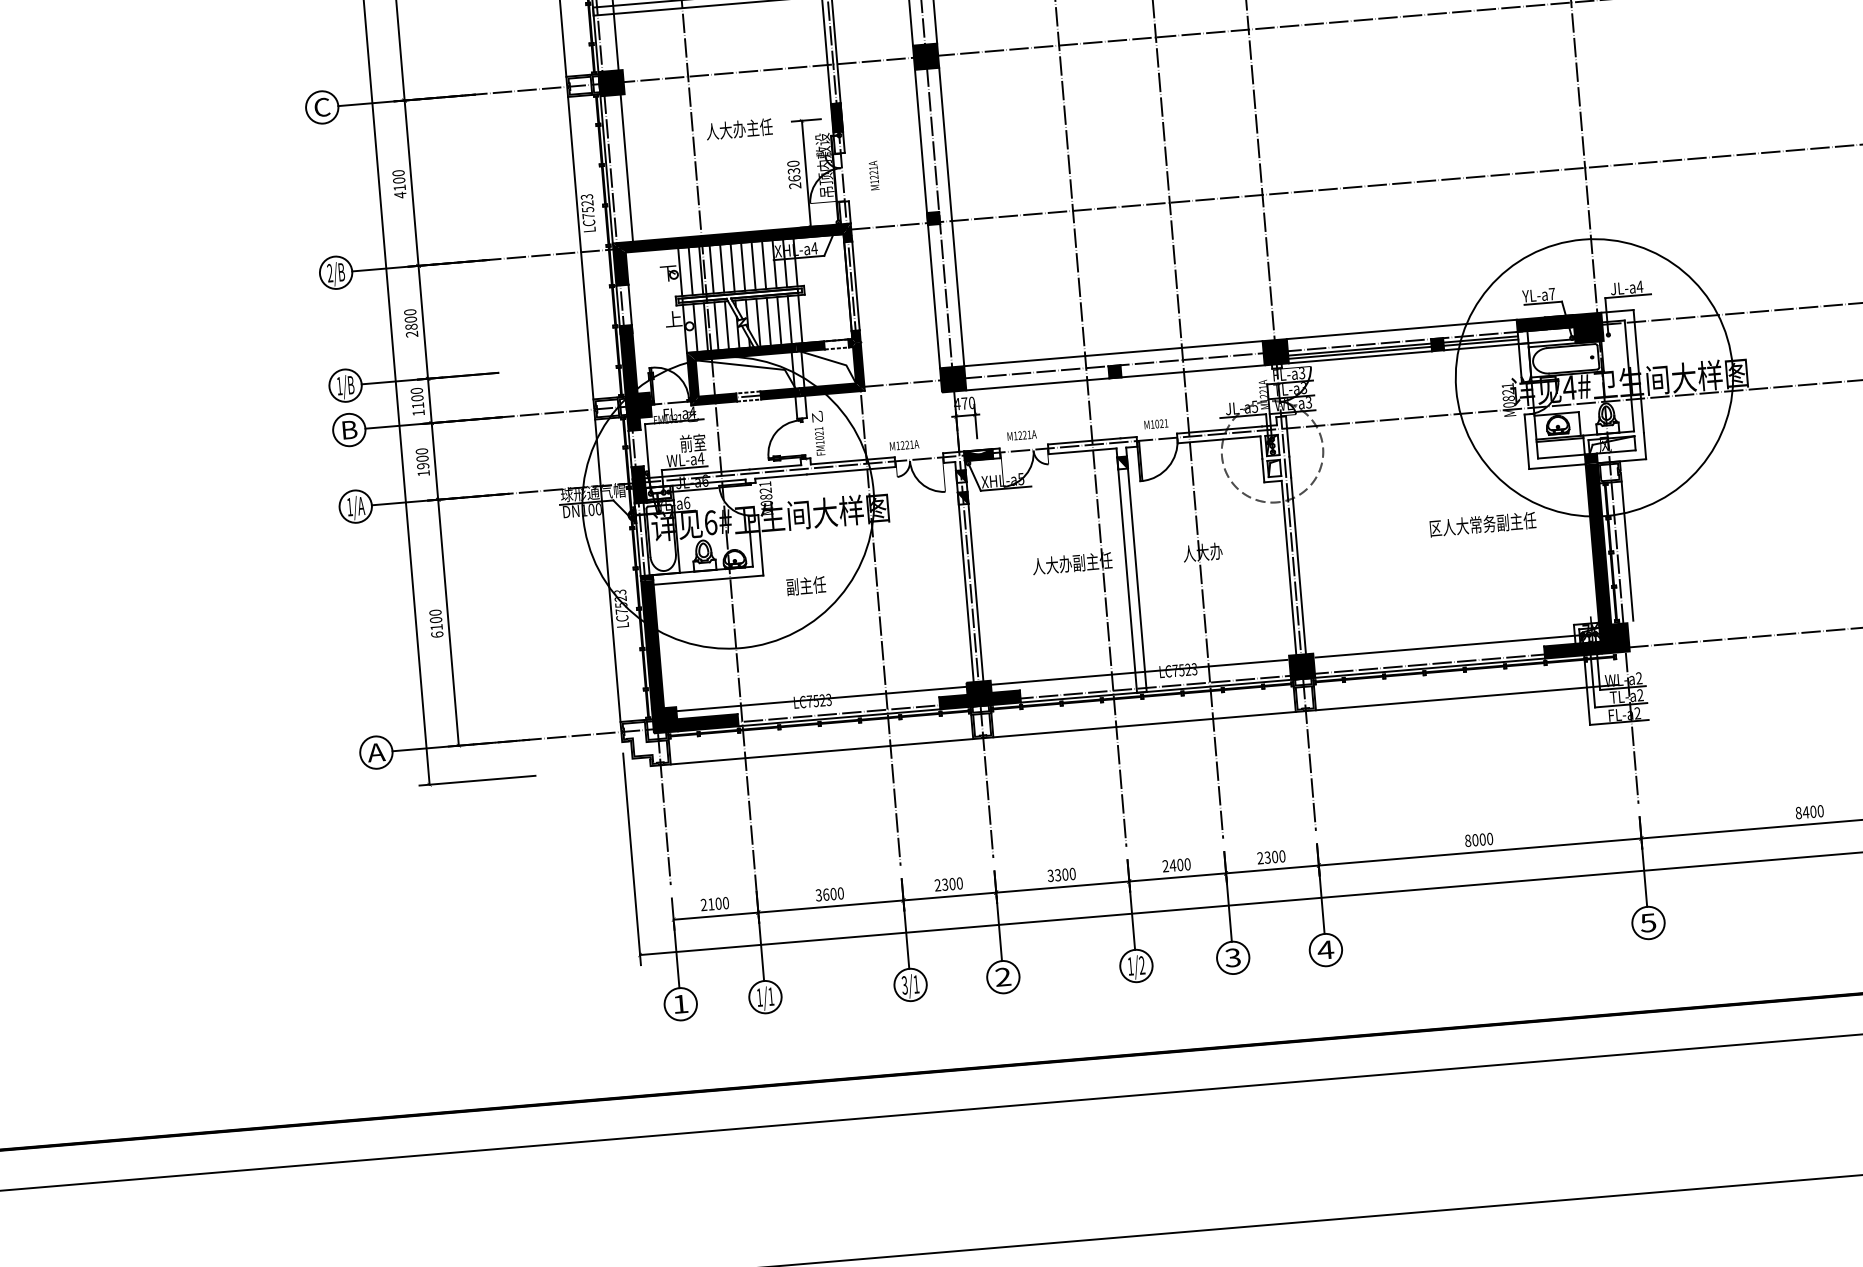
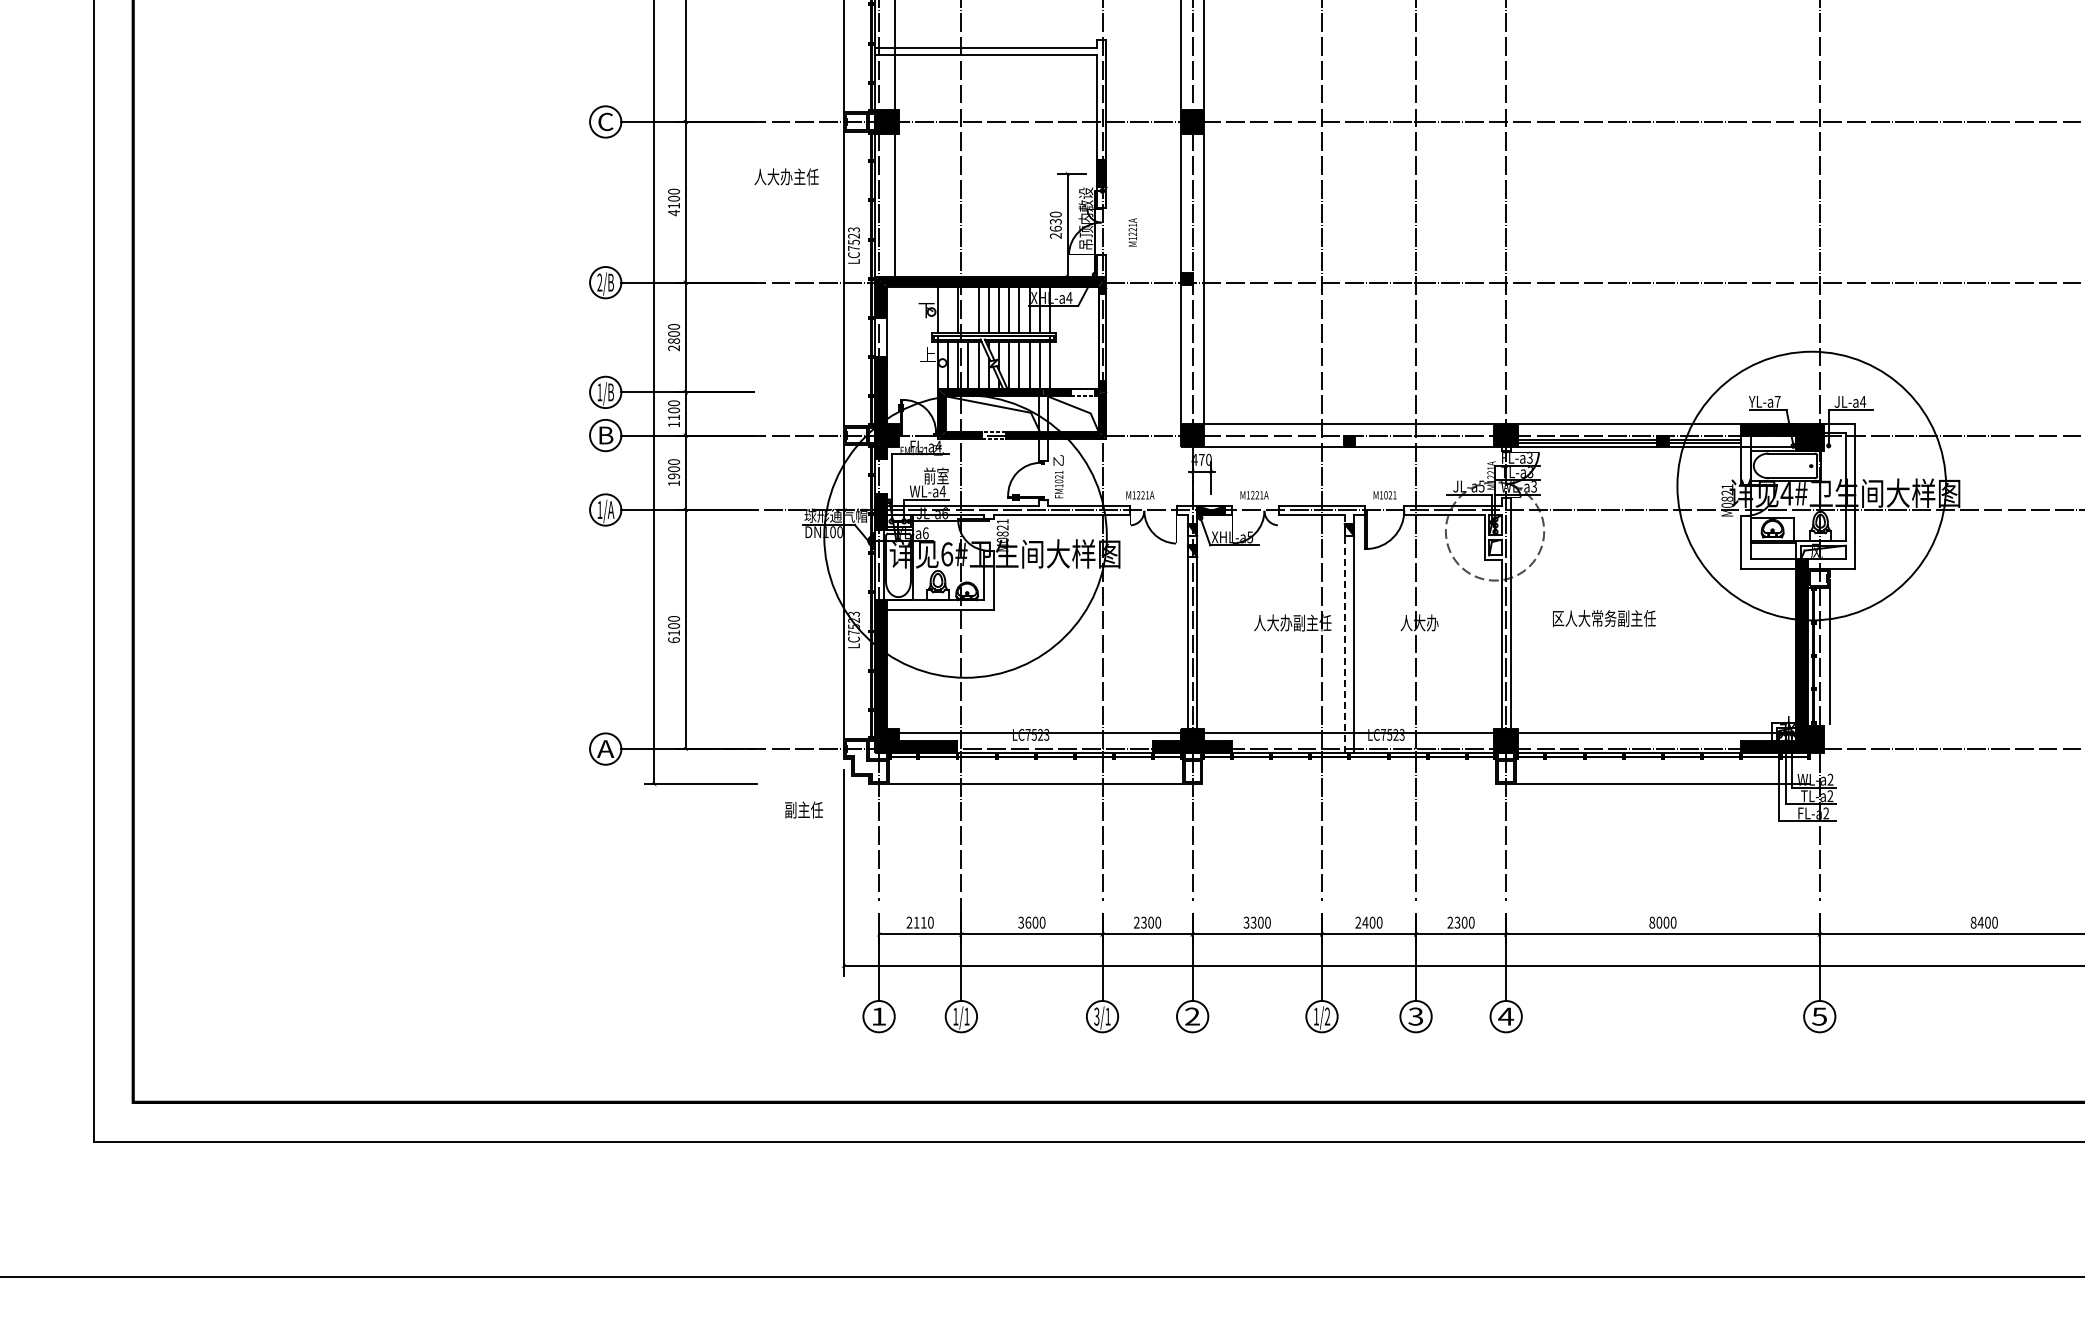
text: (739, 128) -> (786, 176), moved
line: (711, 269) -> (968, 309), removed
line: (691, 270) -> (948, 309), removed
text: (1483, 524) -> (1604, 618), moved
line: (1126, 570) -> (1344, 634), solid -> dashed
text: (805, 585) -> (803, 809), moved
line: (1144, 724) -> (1349, 784), removed
text: (718, 903) -> (923, 922), 2100 -> 2110

